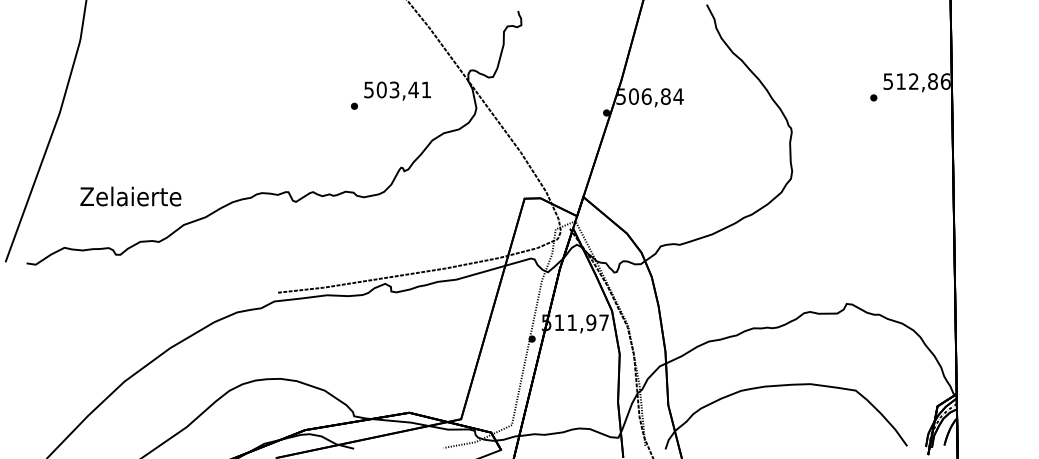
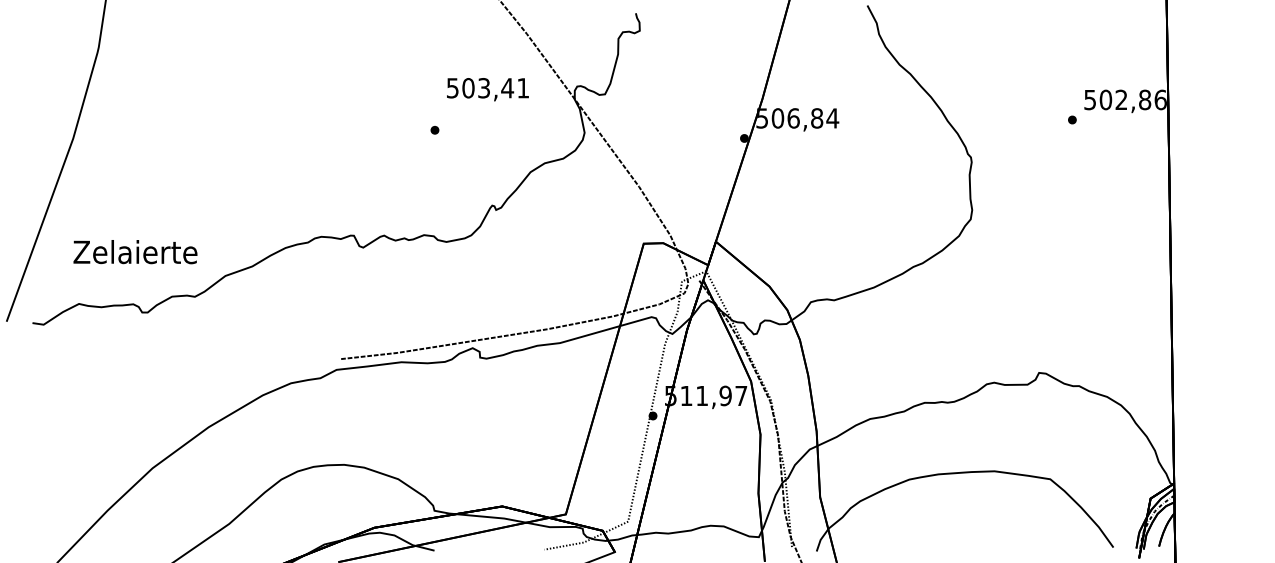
text: (900, 81) -> (1105, 99), 512,86 -> 502,86
text: (397, 91) -> (487, 89), moved
text: (130, 196) -> (135, 252), moved

